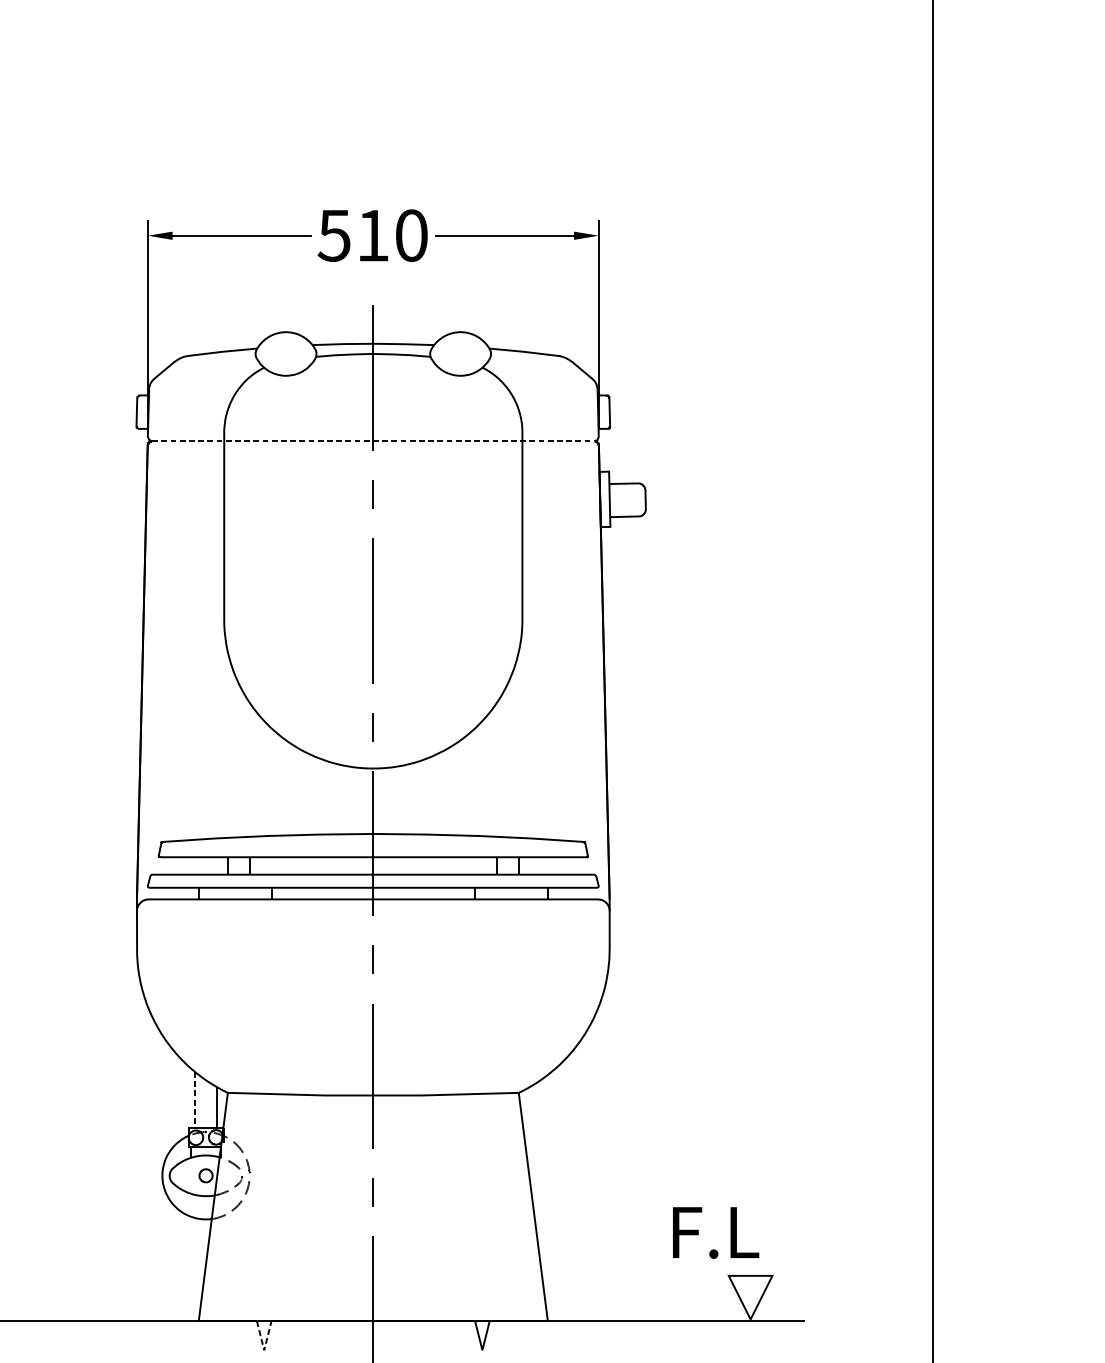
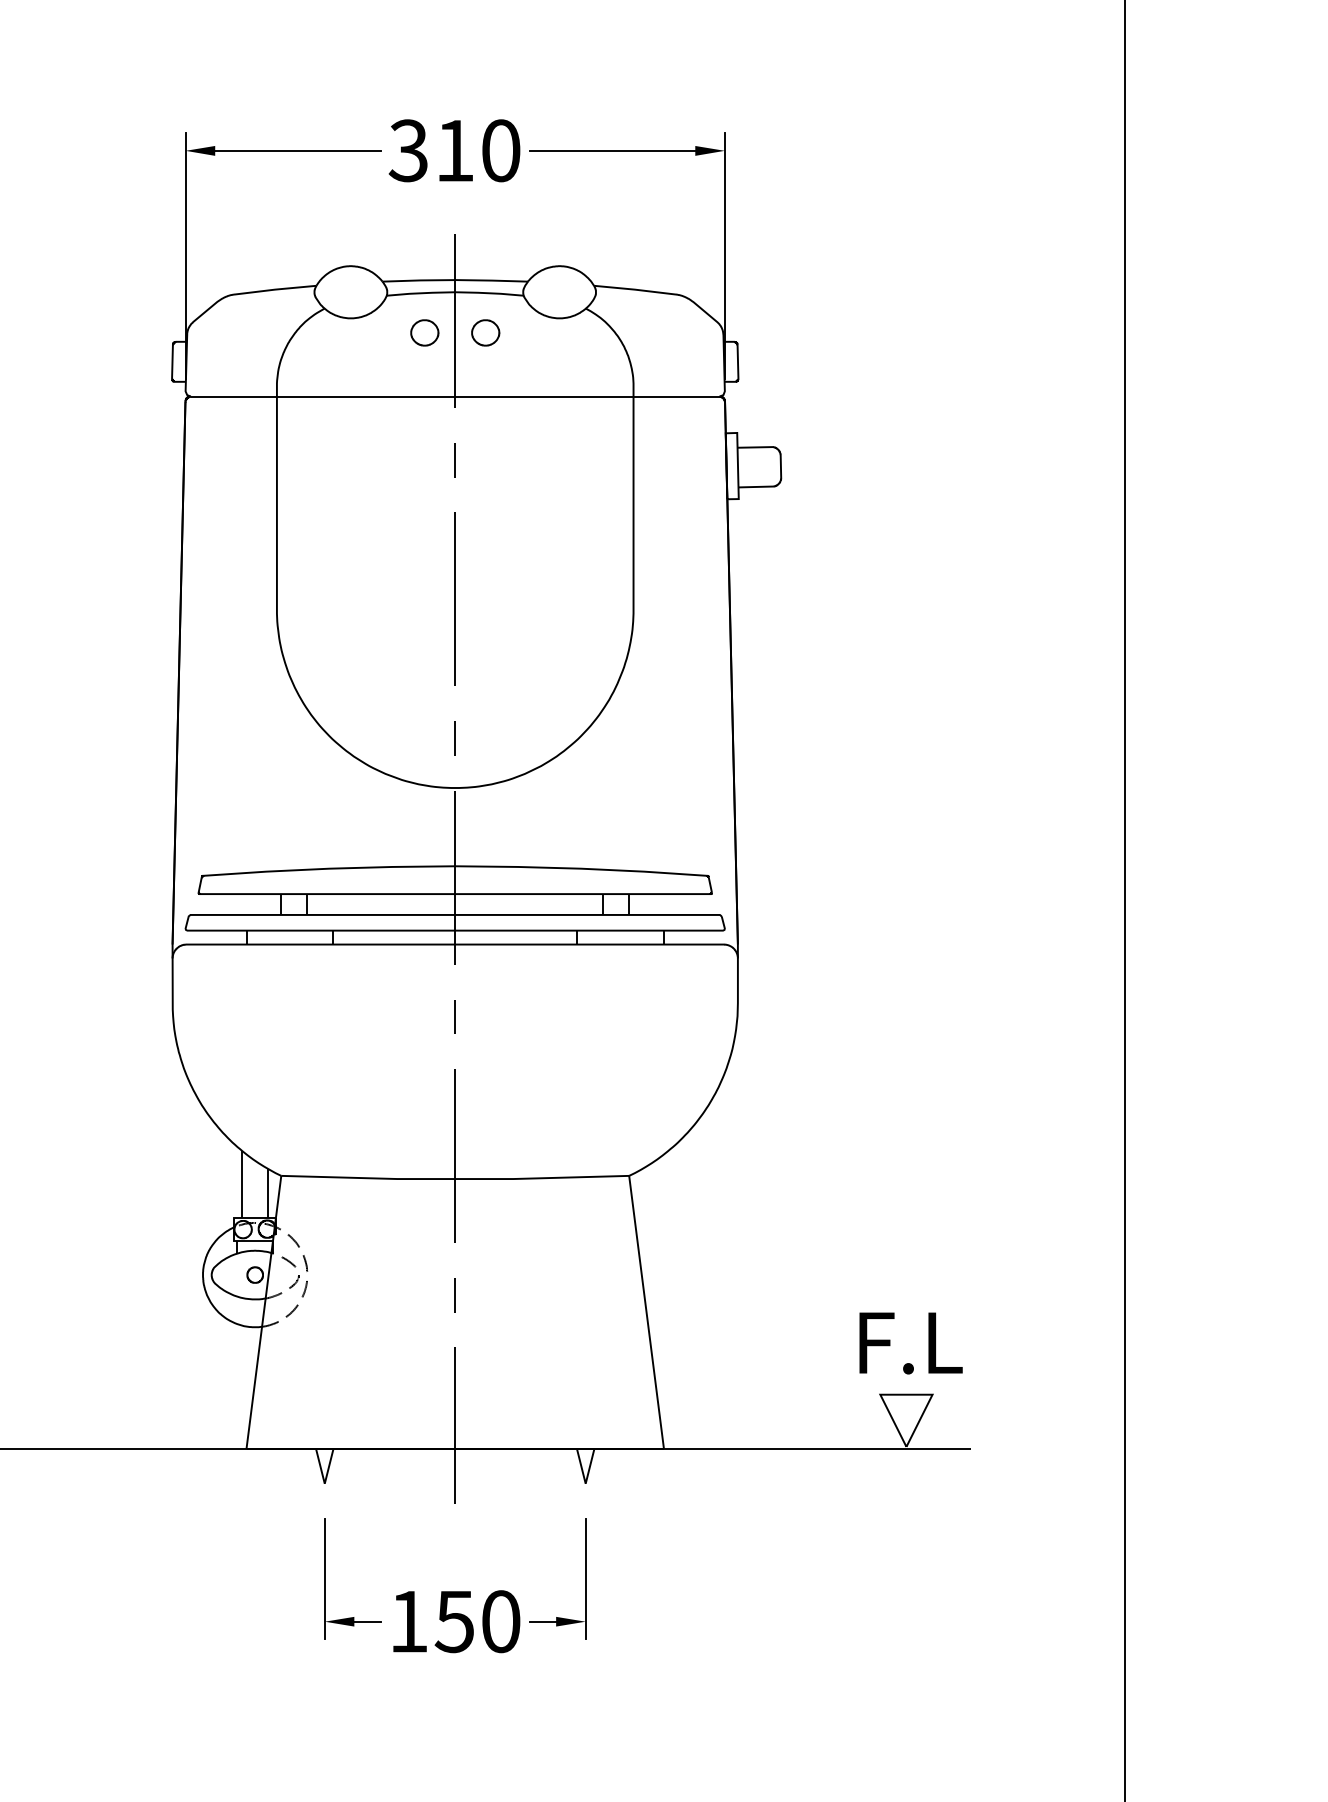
text: (333, 235) -> (407, 150), 510 -> 310
part: (347, 387) -> (424, 332), added
part: (398, 387) -> (485, 332), added
line: (373, 441) -> (455, 396), dashed -> solid
line: (195, 1100) -> (242, 1184), dashed -> solid
text: (715, 1233) -> (910, 1343), moved
line: (263, 1350) -> (324, 1483), dashed -> solid

